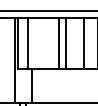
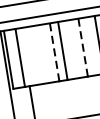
line: (58, 44) -> (54, 53), solid -> dashed
line: (83, 44) -> (83, 48), solid -> dashed

